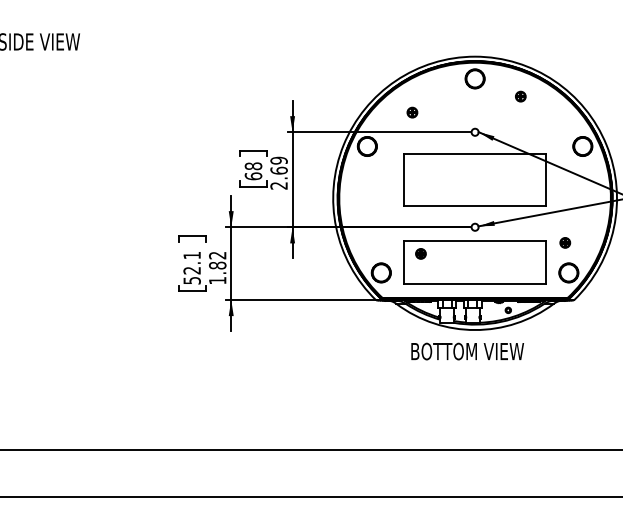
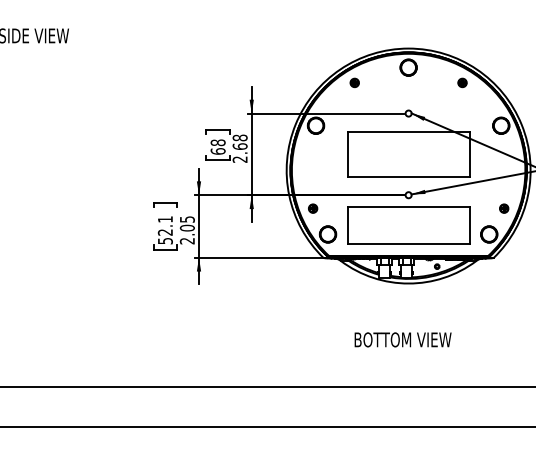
part: (520, 96) -> (462, 82), moved
part: (412, 112) -> (354, 82), moved
text: (278, 160) -> (239, 137), 2.69 -> 2.68
part: (565, 242) -> (504, 208), moved
part: (420, 253) -> (312, 208), moved
text: (217, 268) -> (187, 230), 1.82 -> 2.05
text: (467, 351) -> (402, 339), moved

